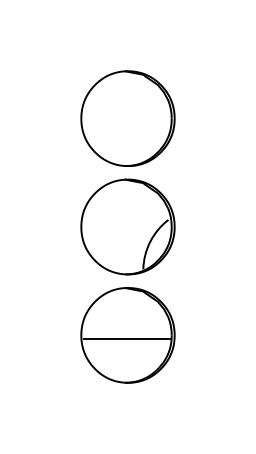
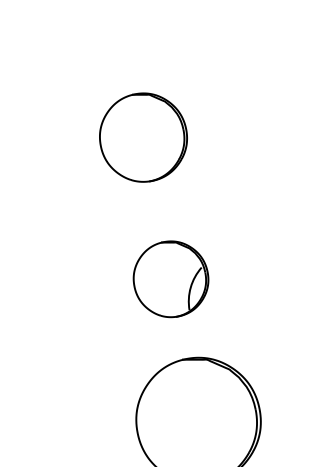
part: (127, 118) -> (142, 137), size x0.7
part: (127, 226) -> (170, 278), size x0.6
line: (127, 338) -> (198, 425), removed

